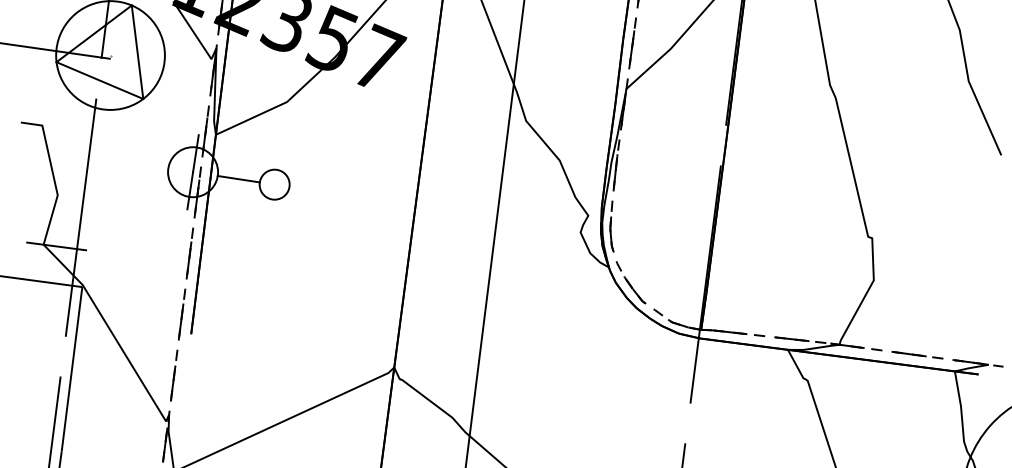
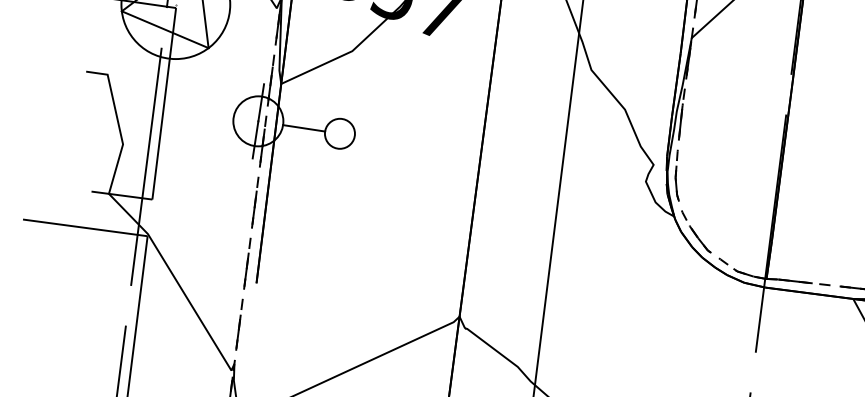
line: (98, 154) -> (163, 103), added

